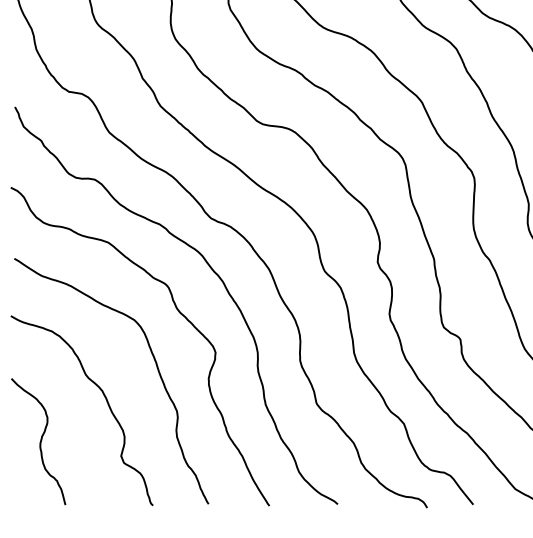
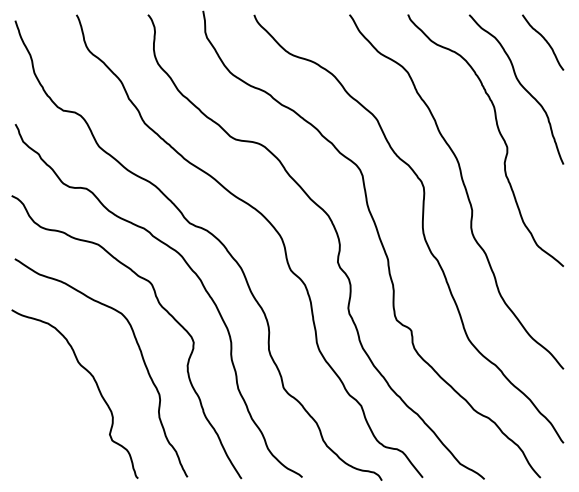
curve: (39, 441) -> (37, 421), removed

